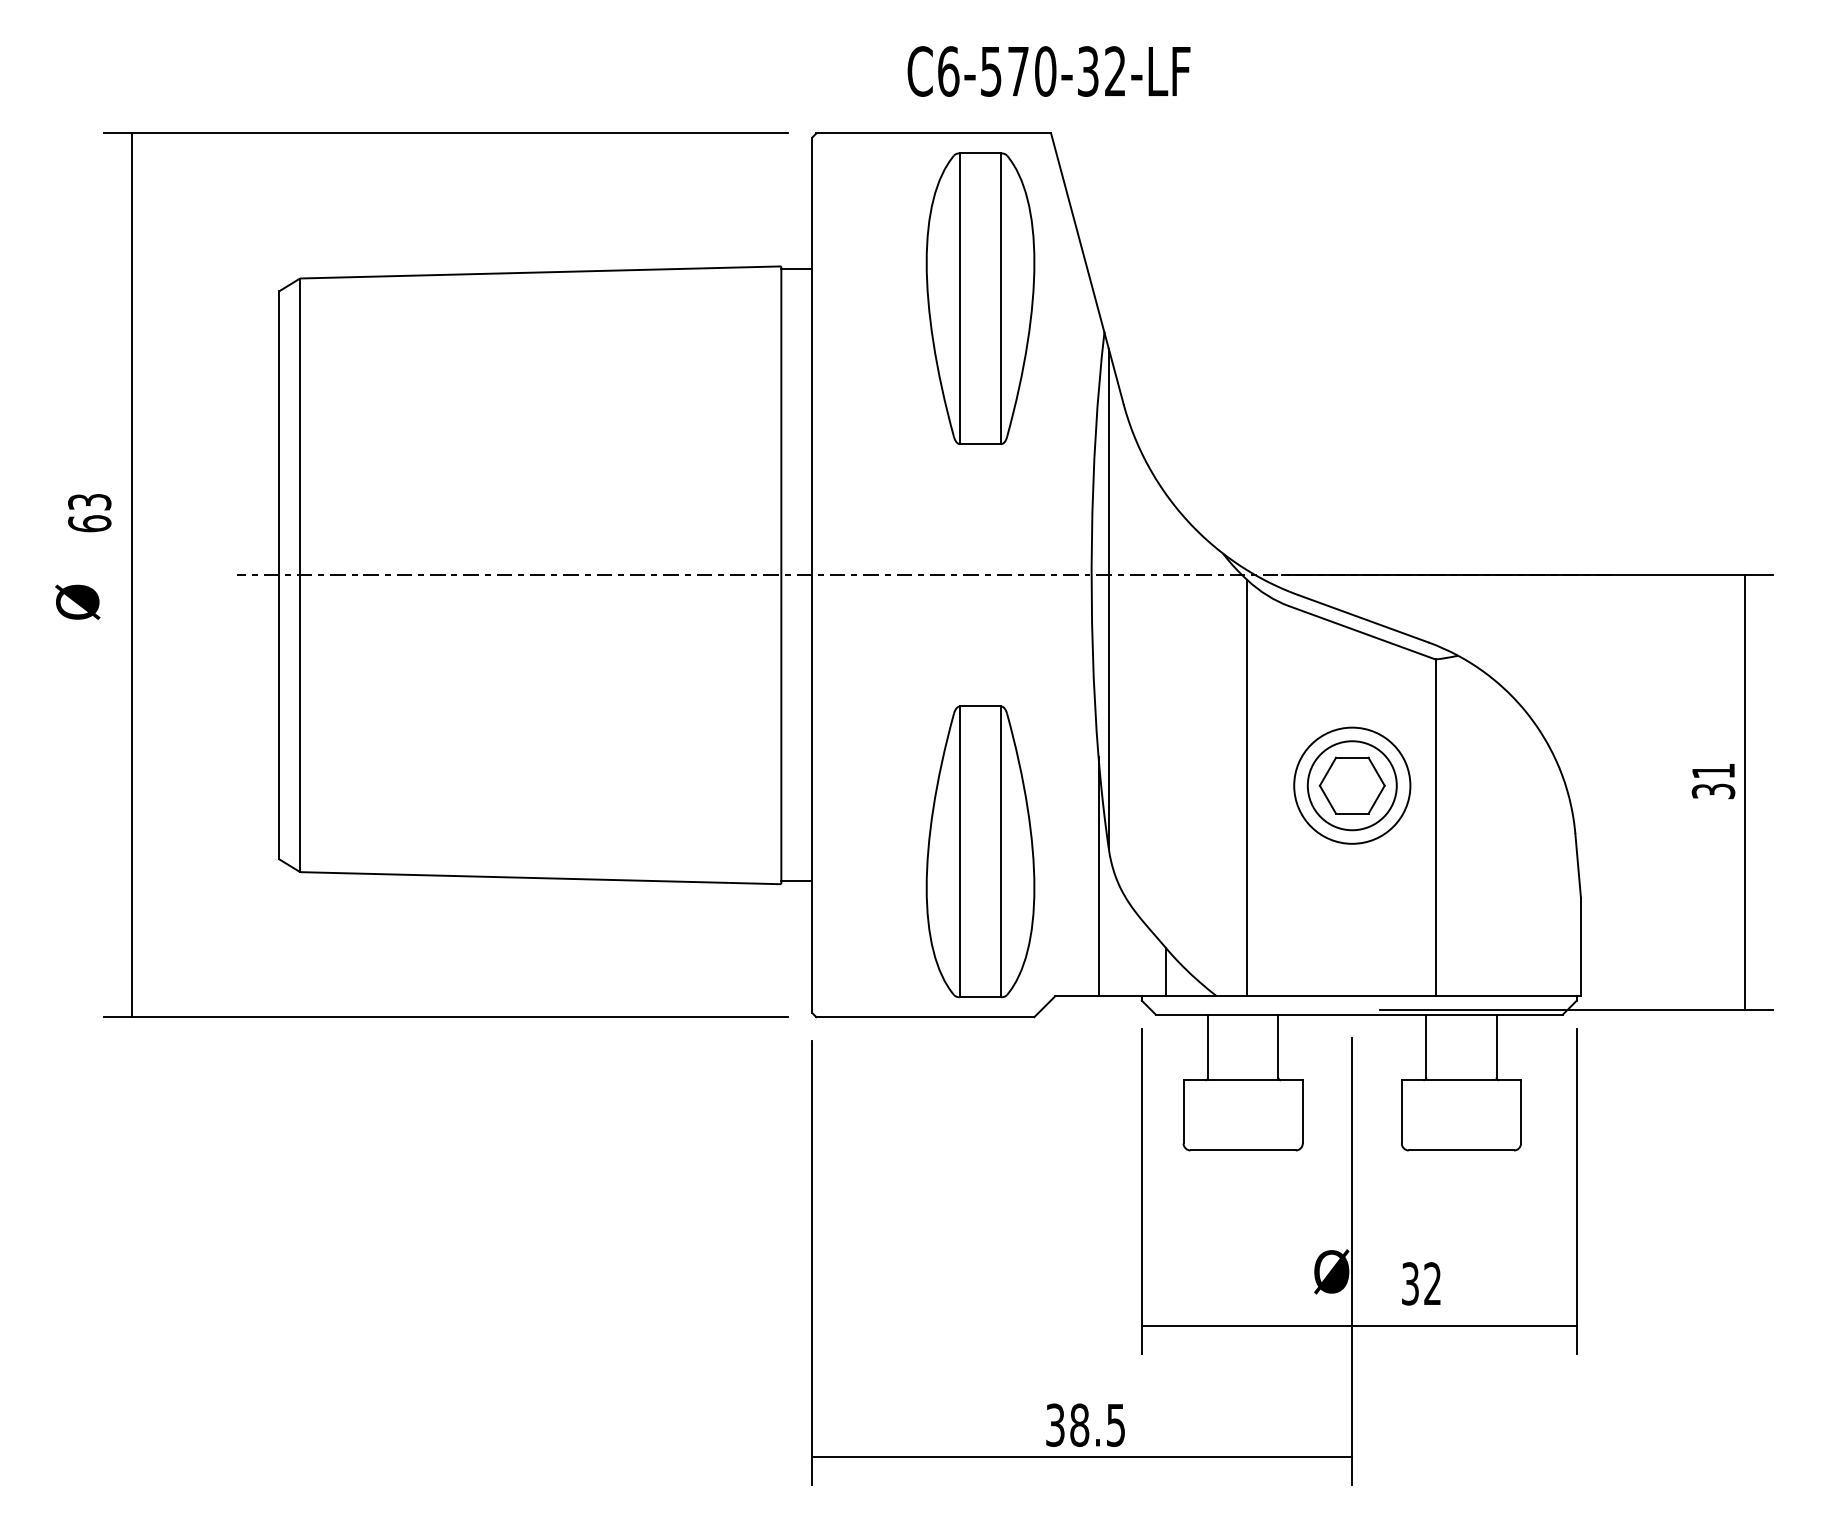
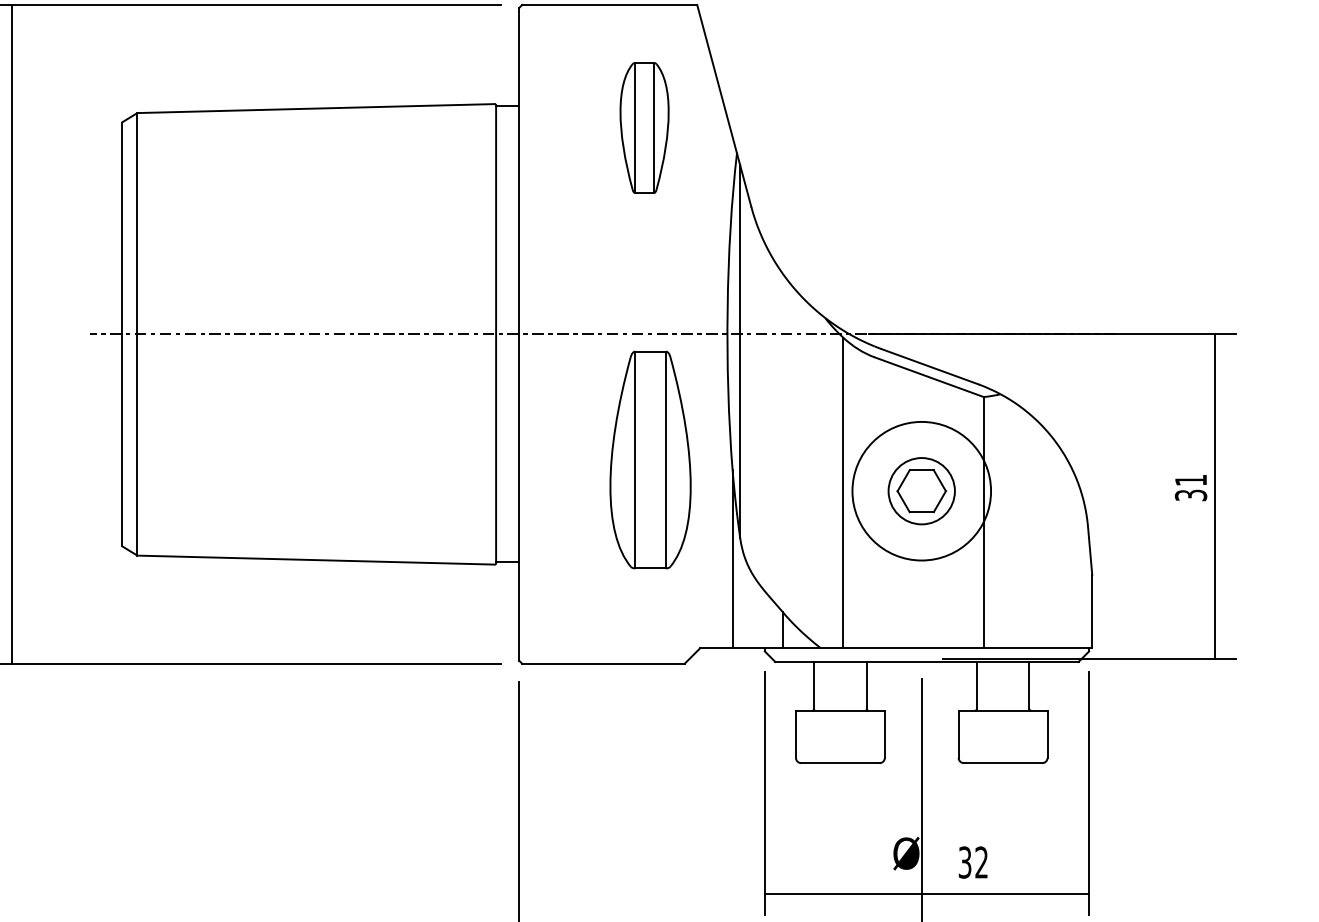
part: (980, 298) -> (644, 127), size x0.6
circle: (1352, 785) -> (921, 491), size x1.6
part: (980, 851) -> (650, 459), moved

